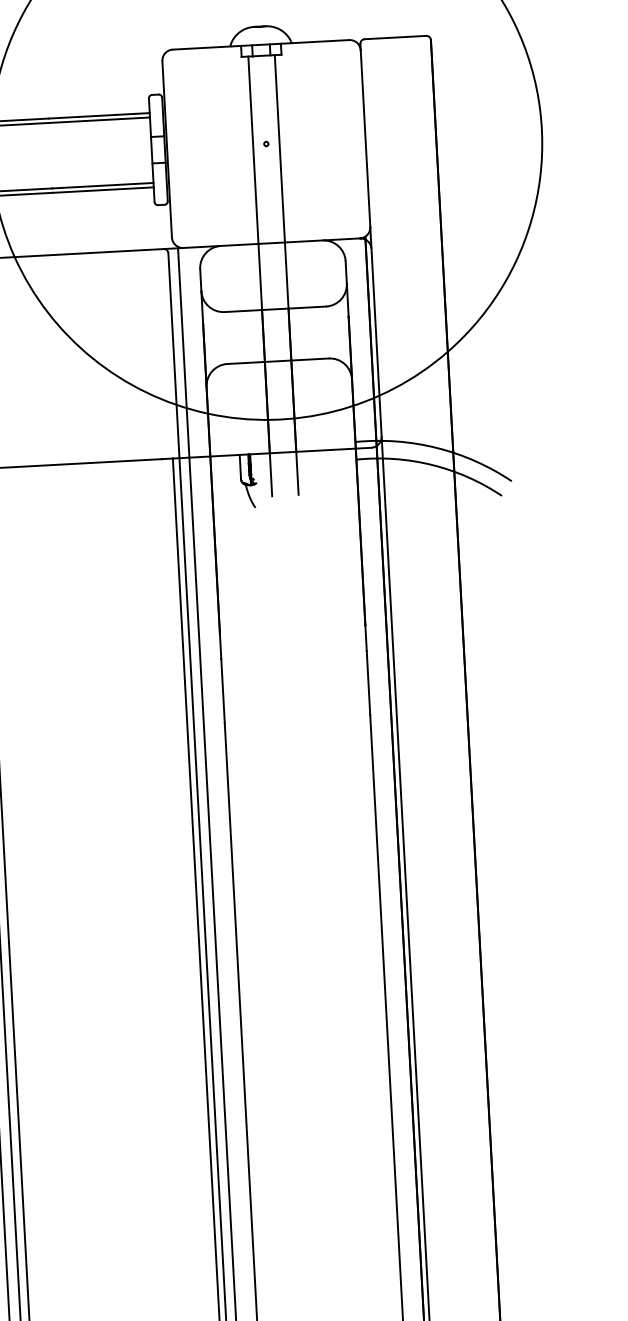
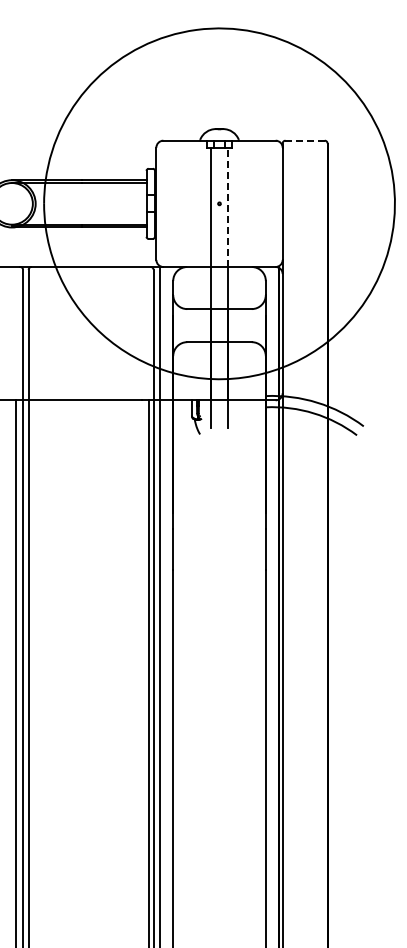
line: (395, 37) -> (305, 140), solid -> dashed
line: (279, 149) -> (227, 207), solid -> dashed

